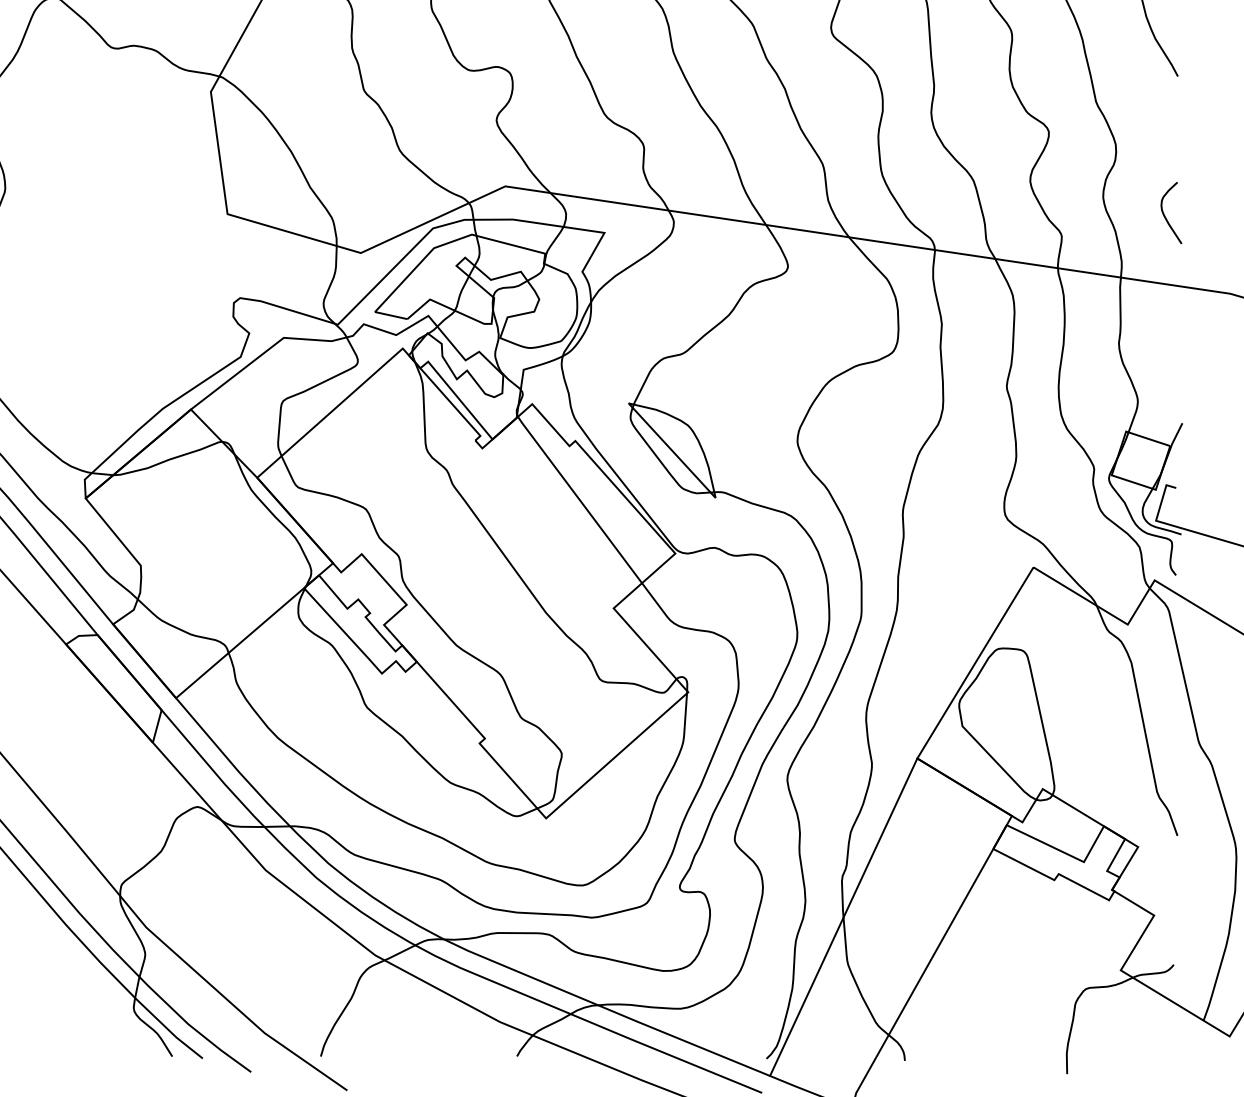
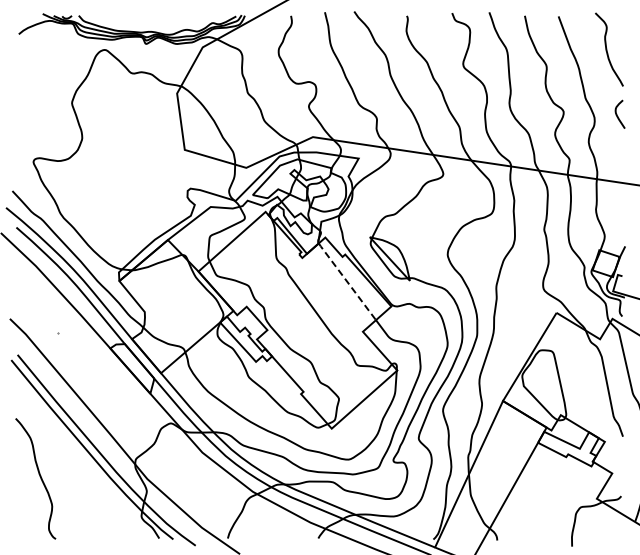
curve: (1165, 213) -> (617, 114), moved
line: (578, 499) -> (346, 281), solid -> dashed

